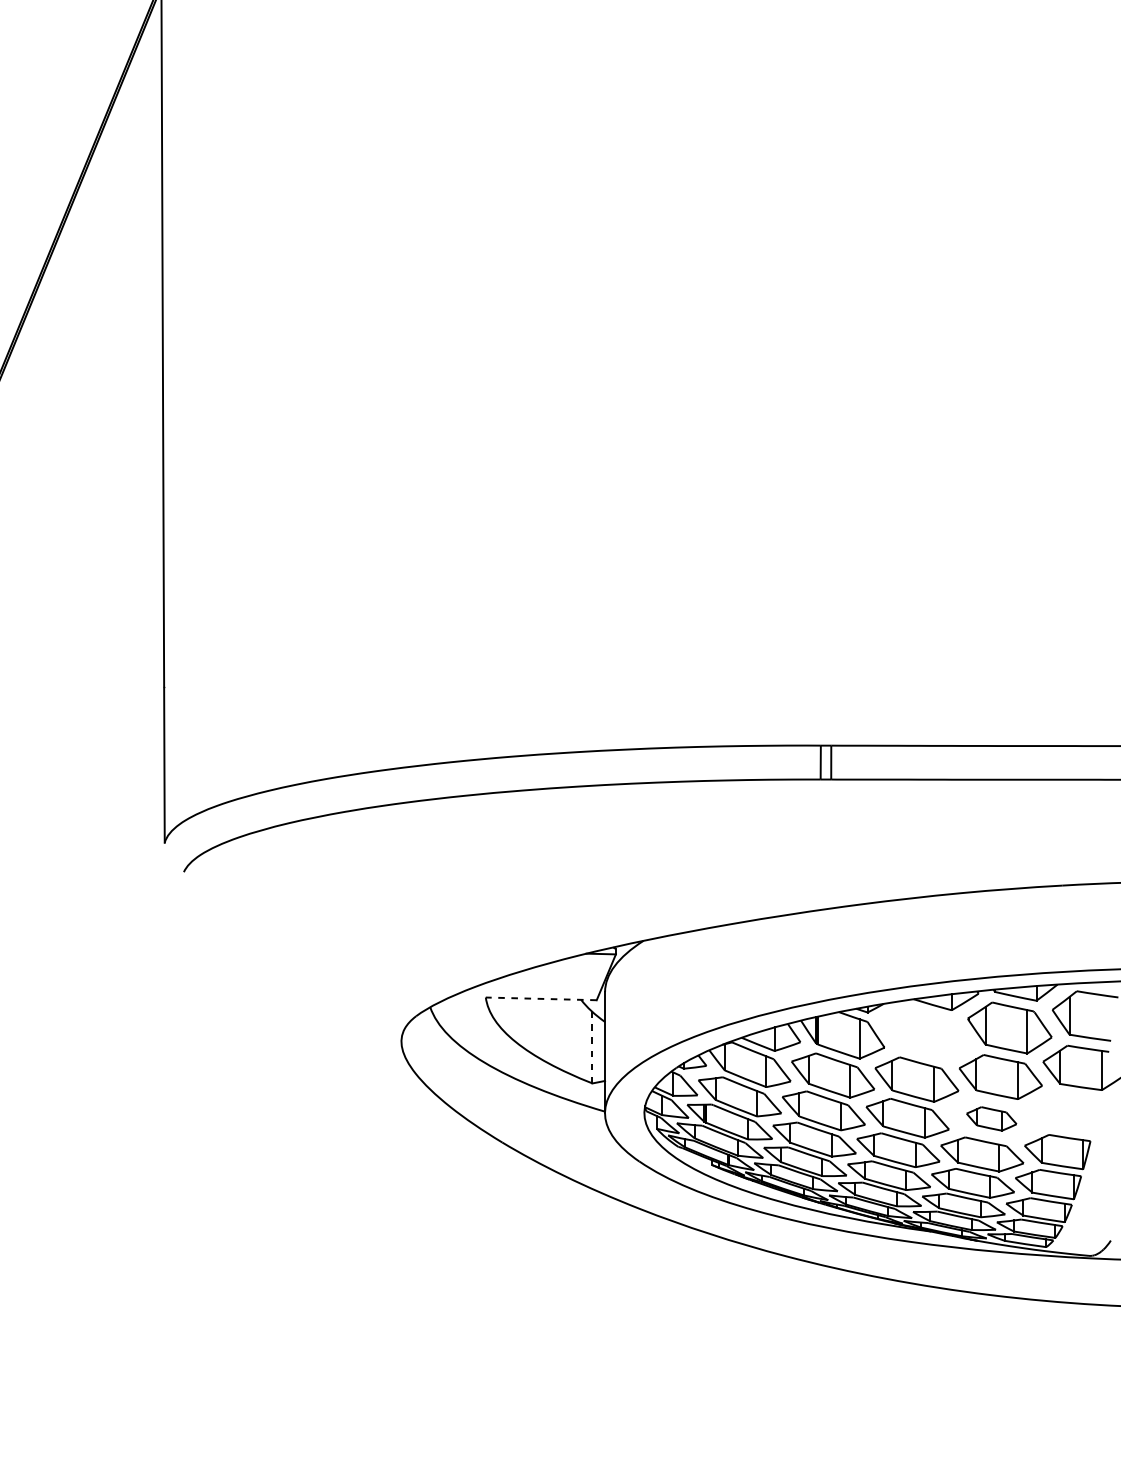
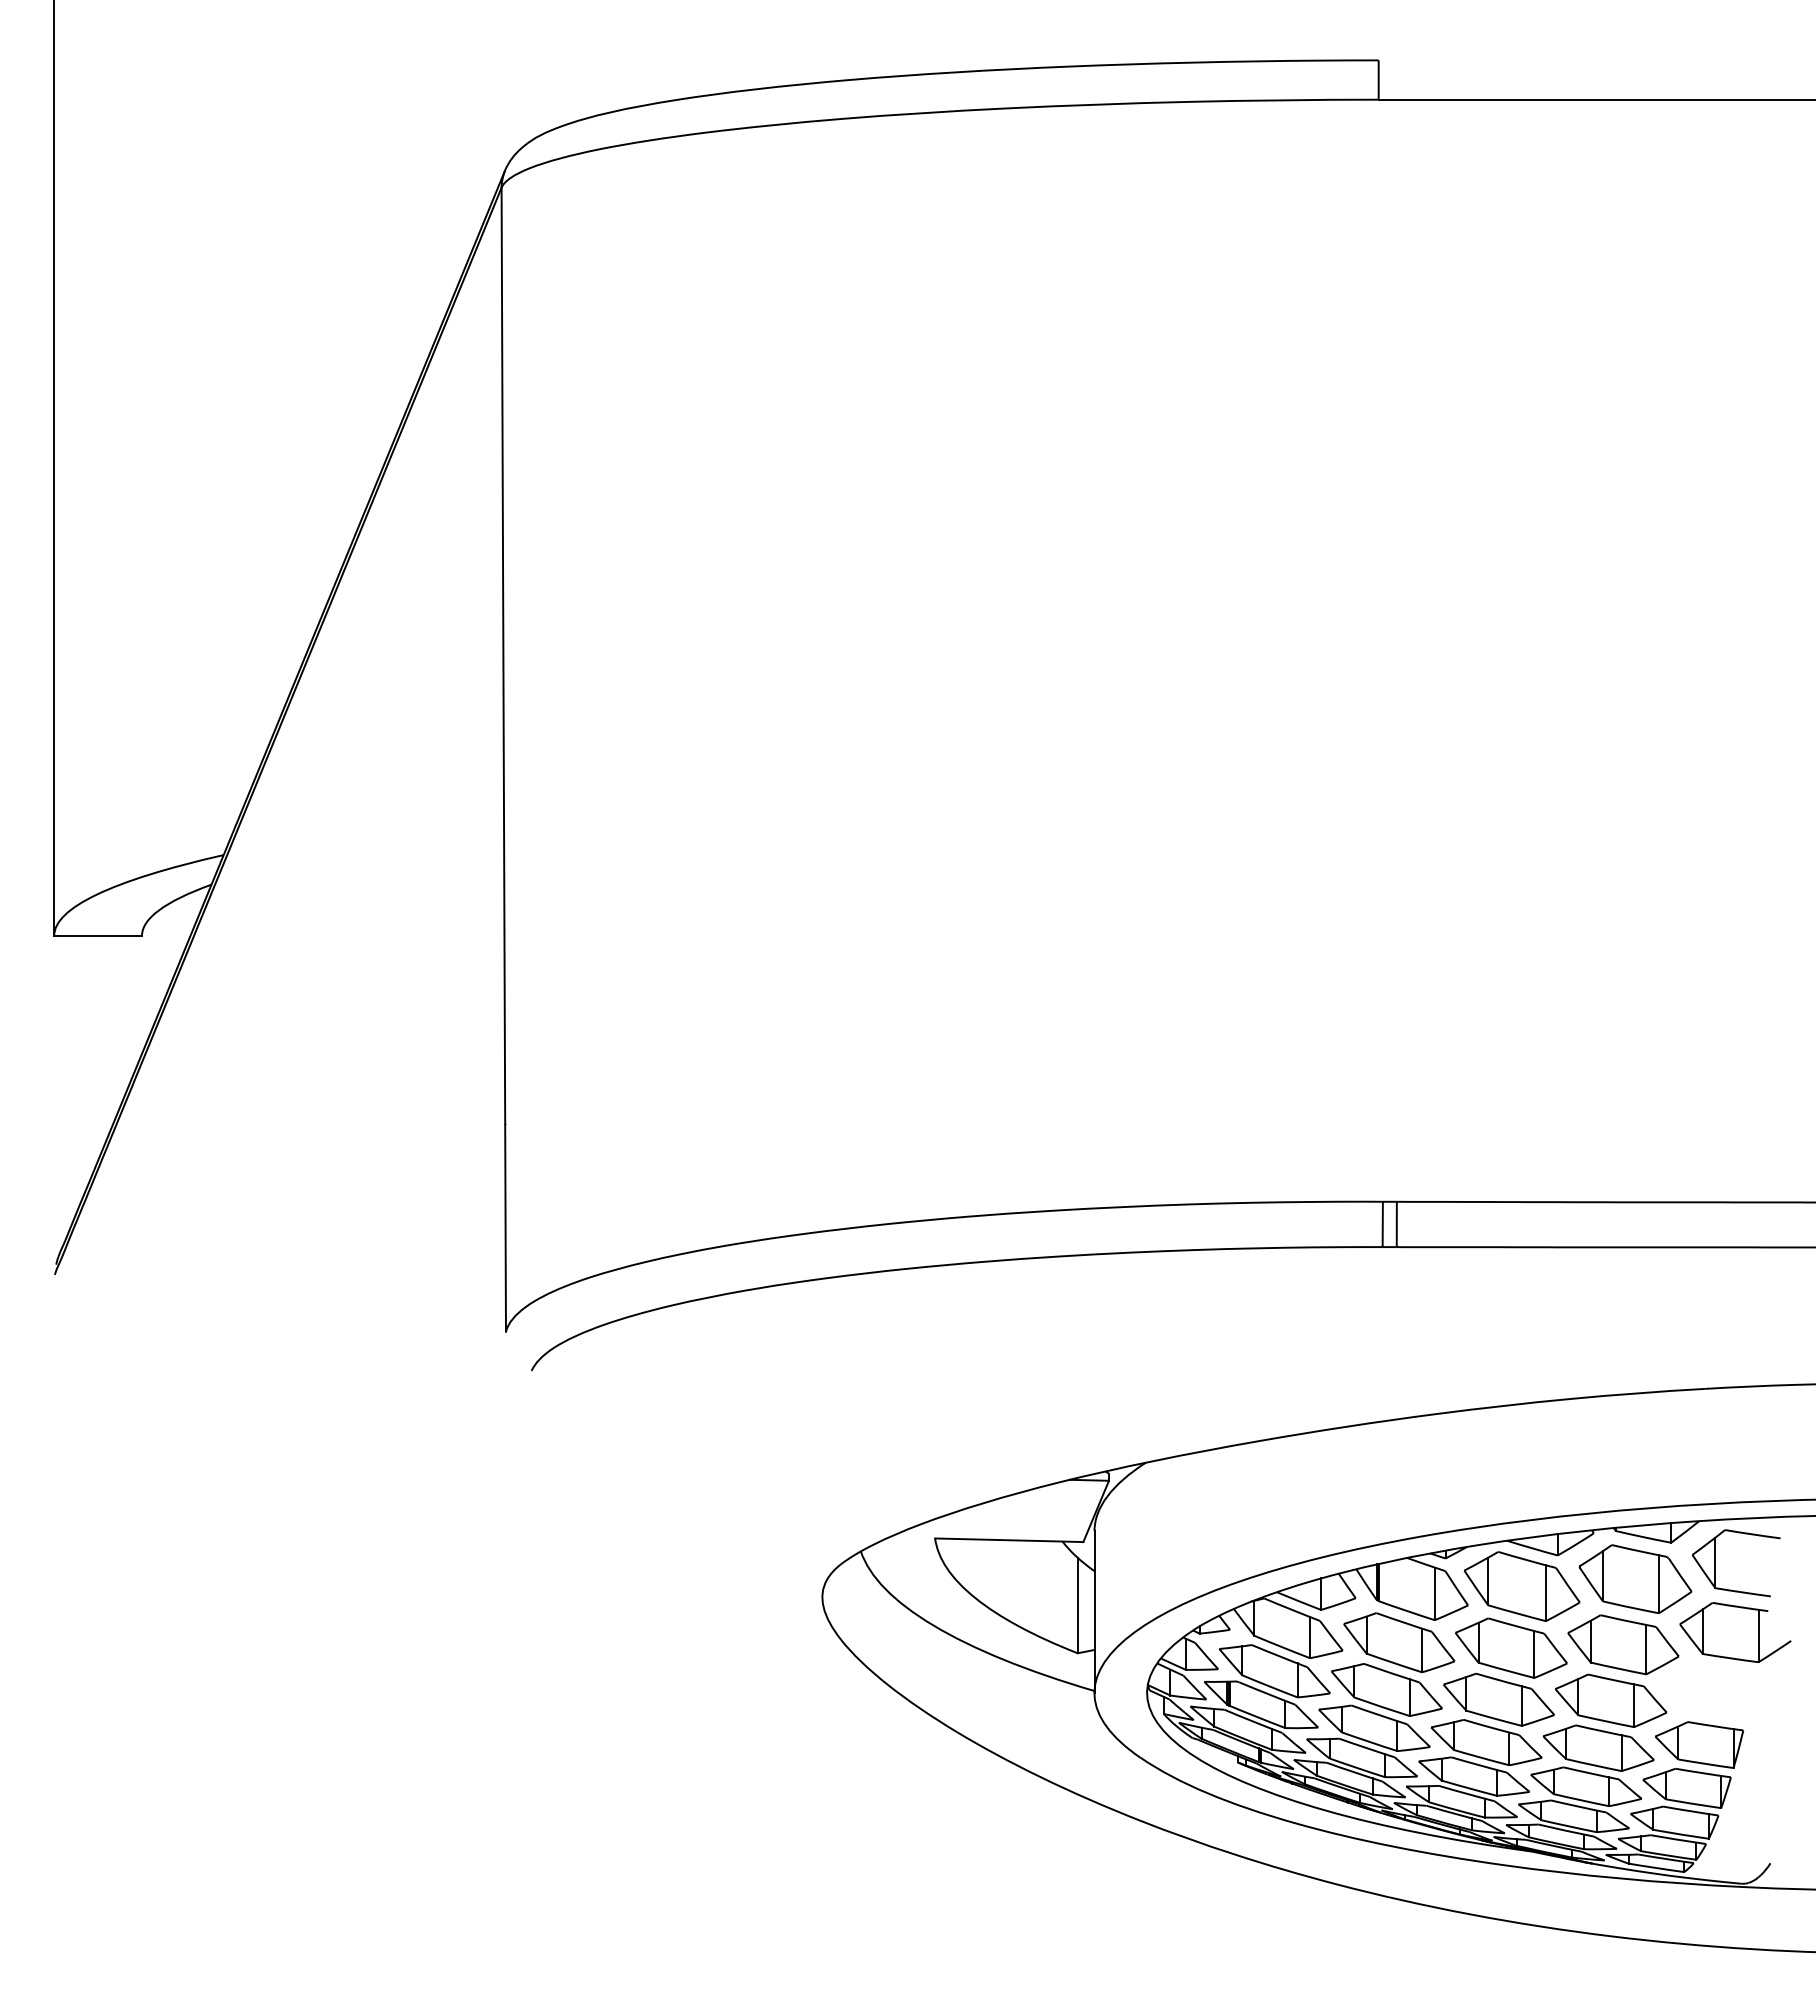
line: (540, 999) -> (1008, 1540), dashed -> solid
part: (924, 1033) -> (1521, 1586), added
line: (592, 1047) -> (1077, 1605), dashed -> solid
part: (991, 1118) -> (1611, 1700), size x1.67

